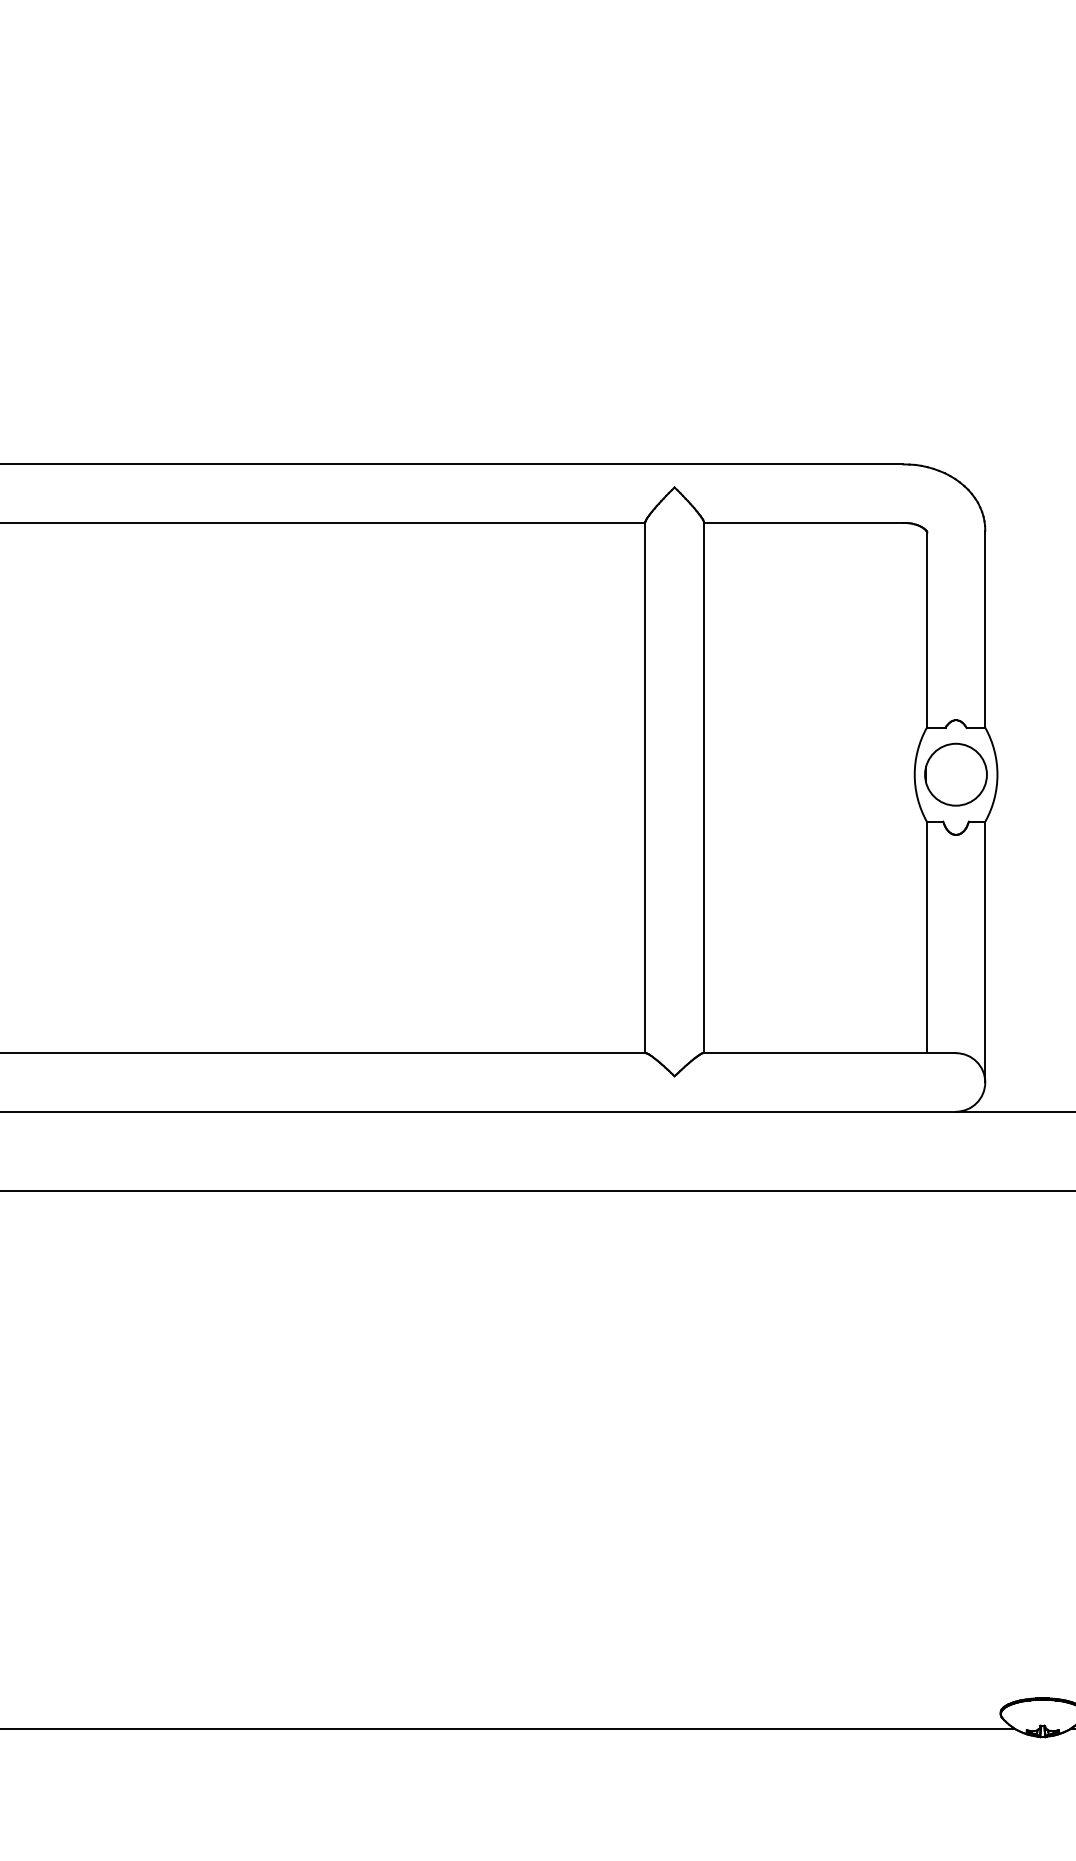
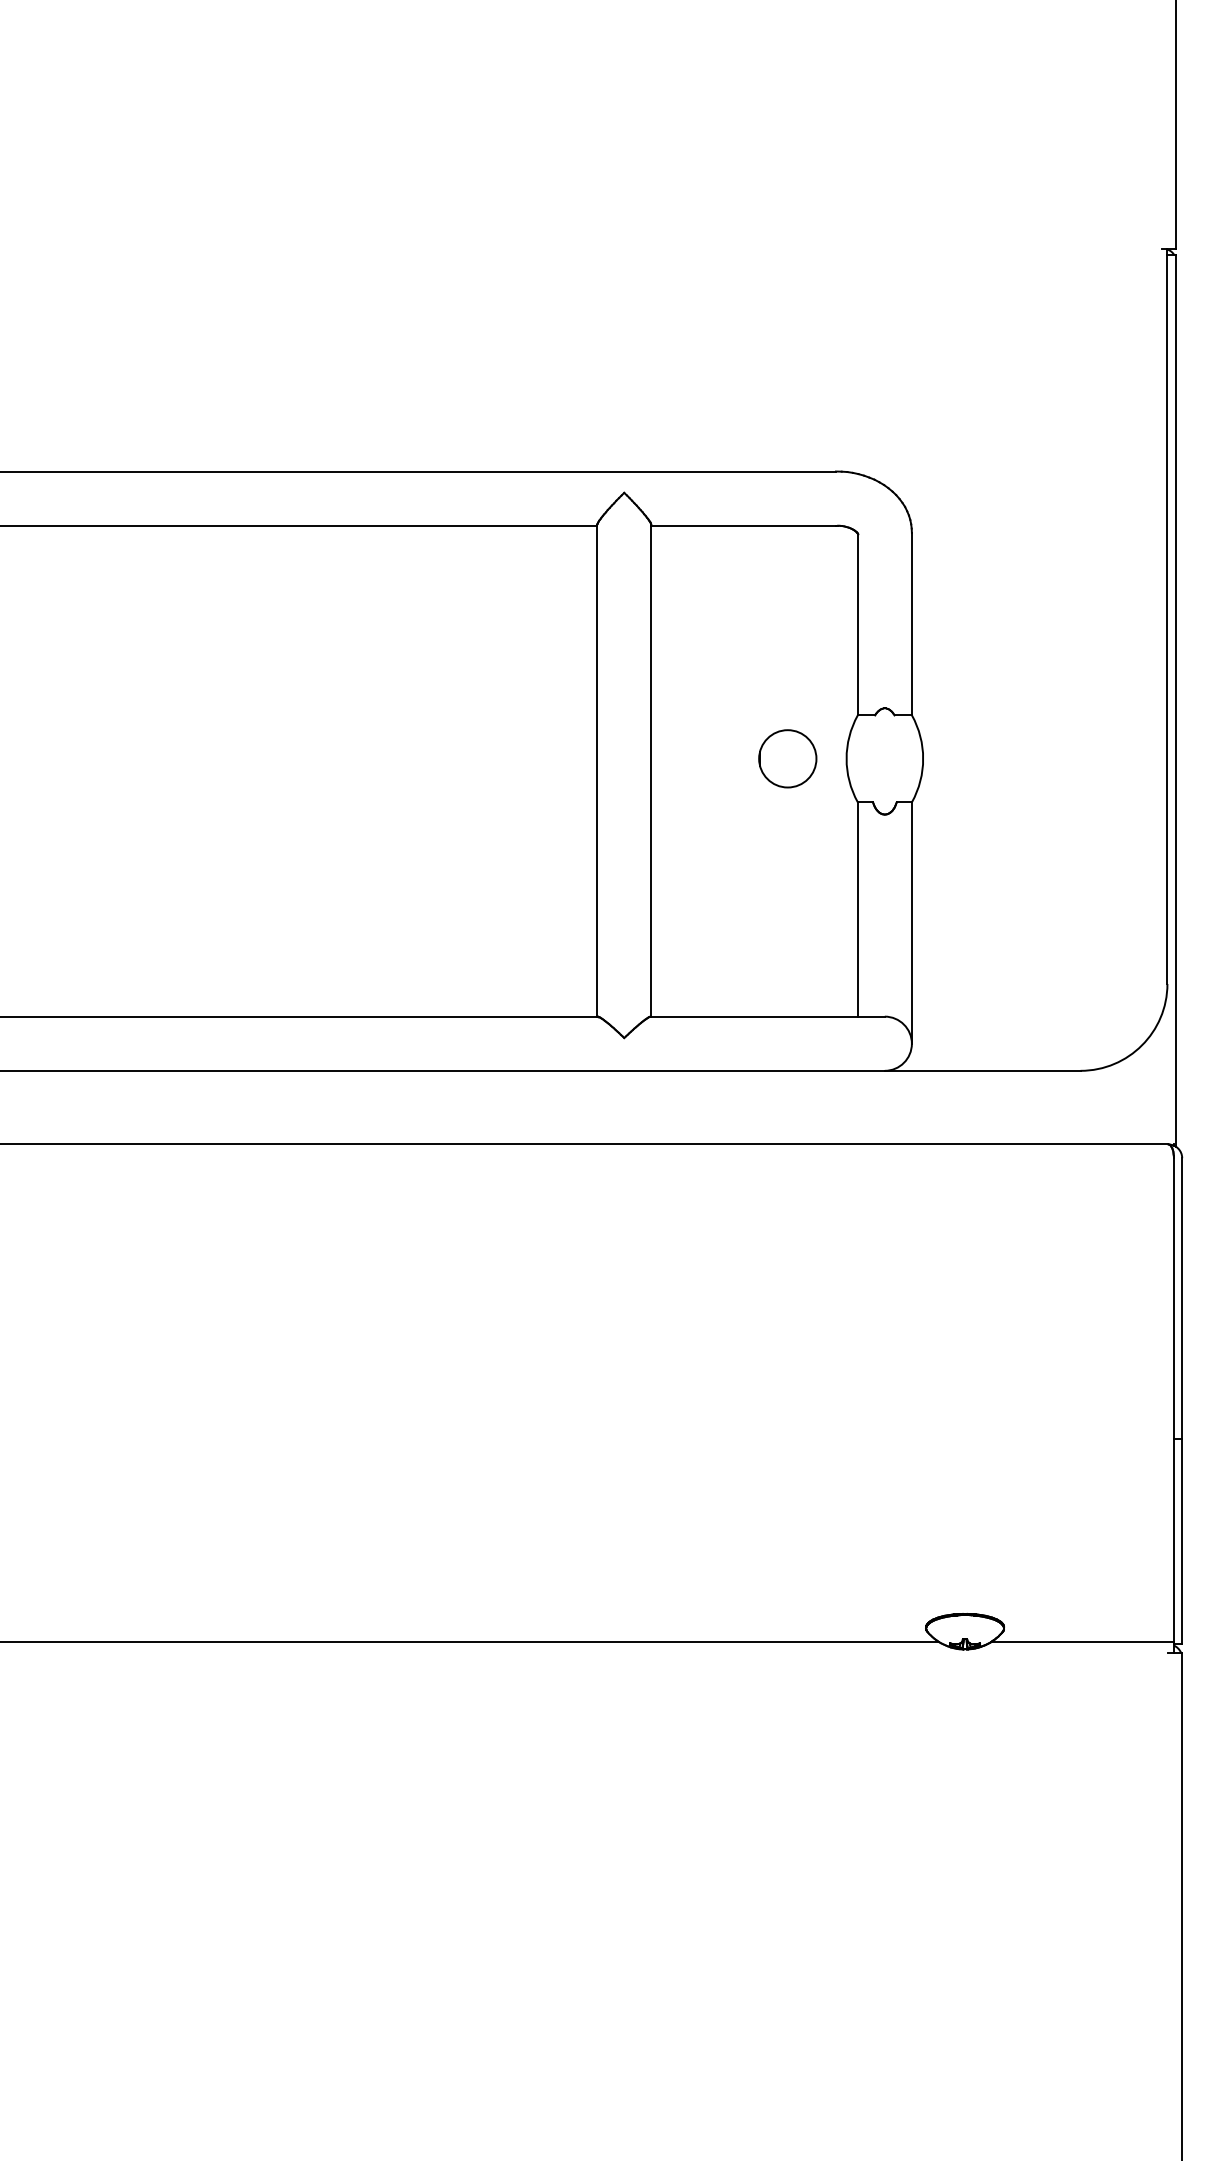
circle: (955, 774) -> (787, 758), moved

